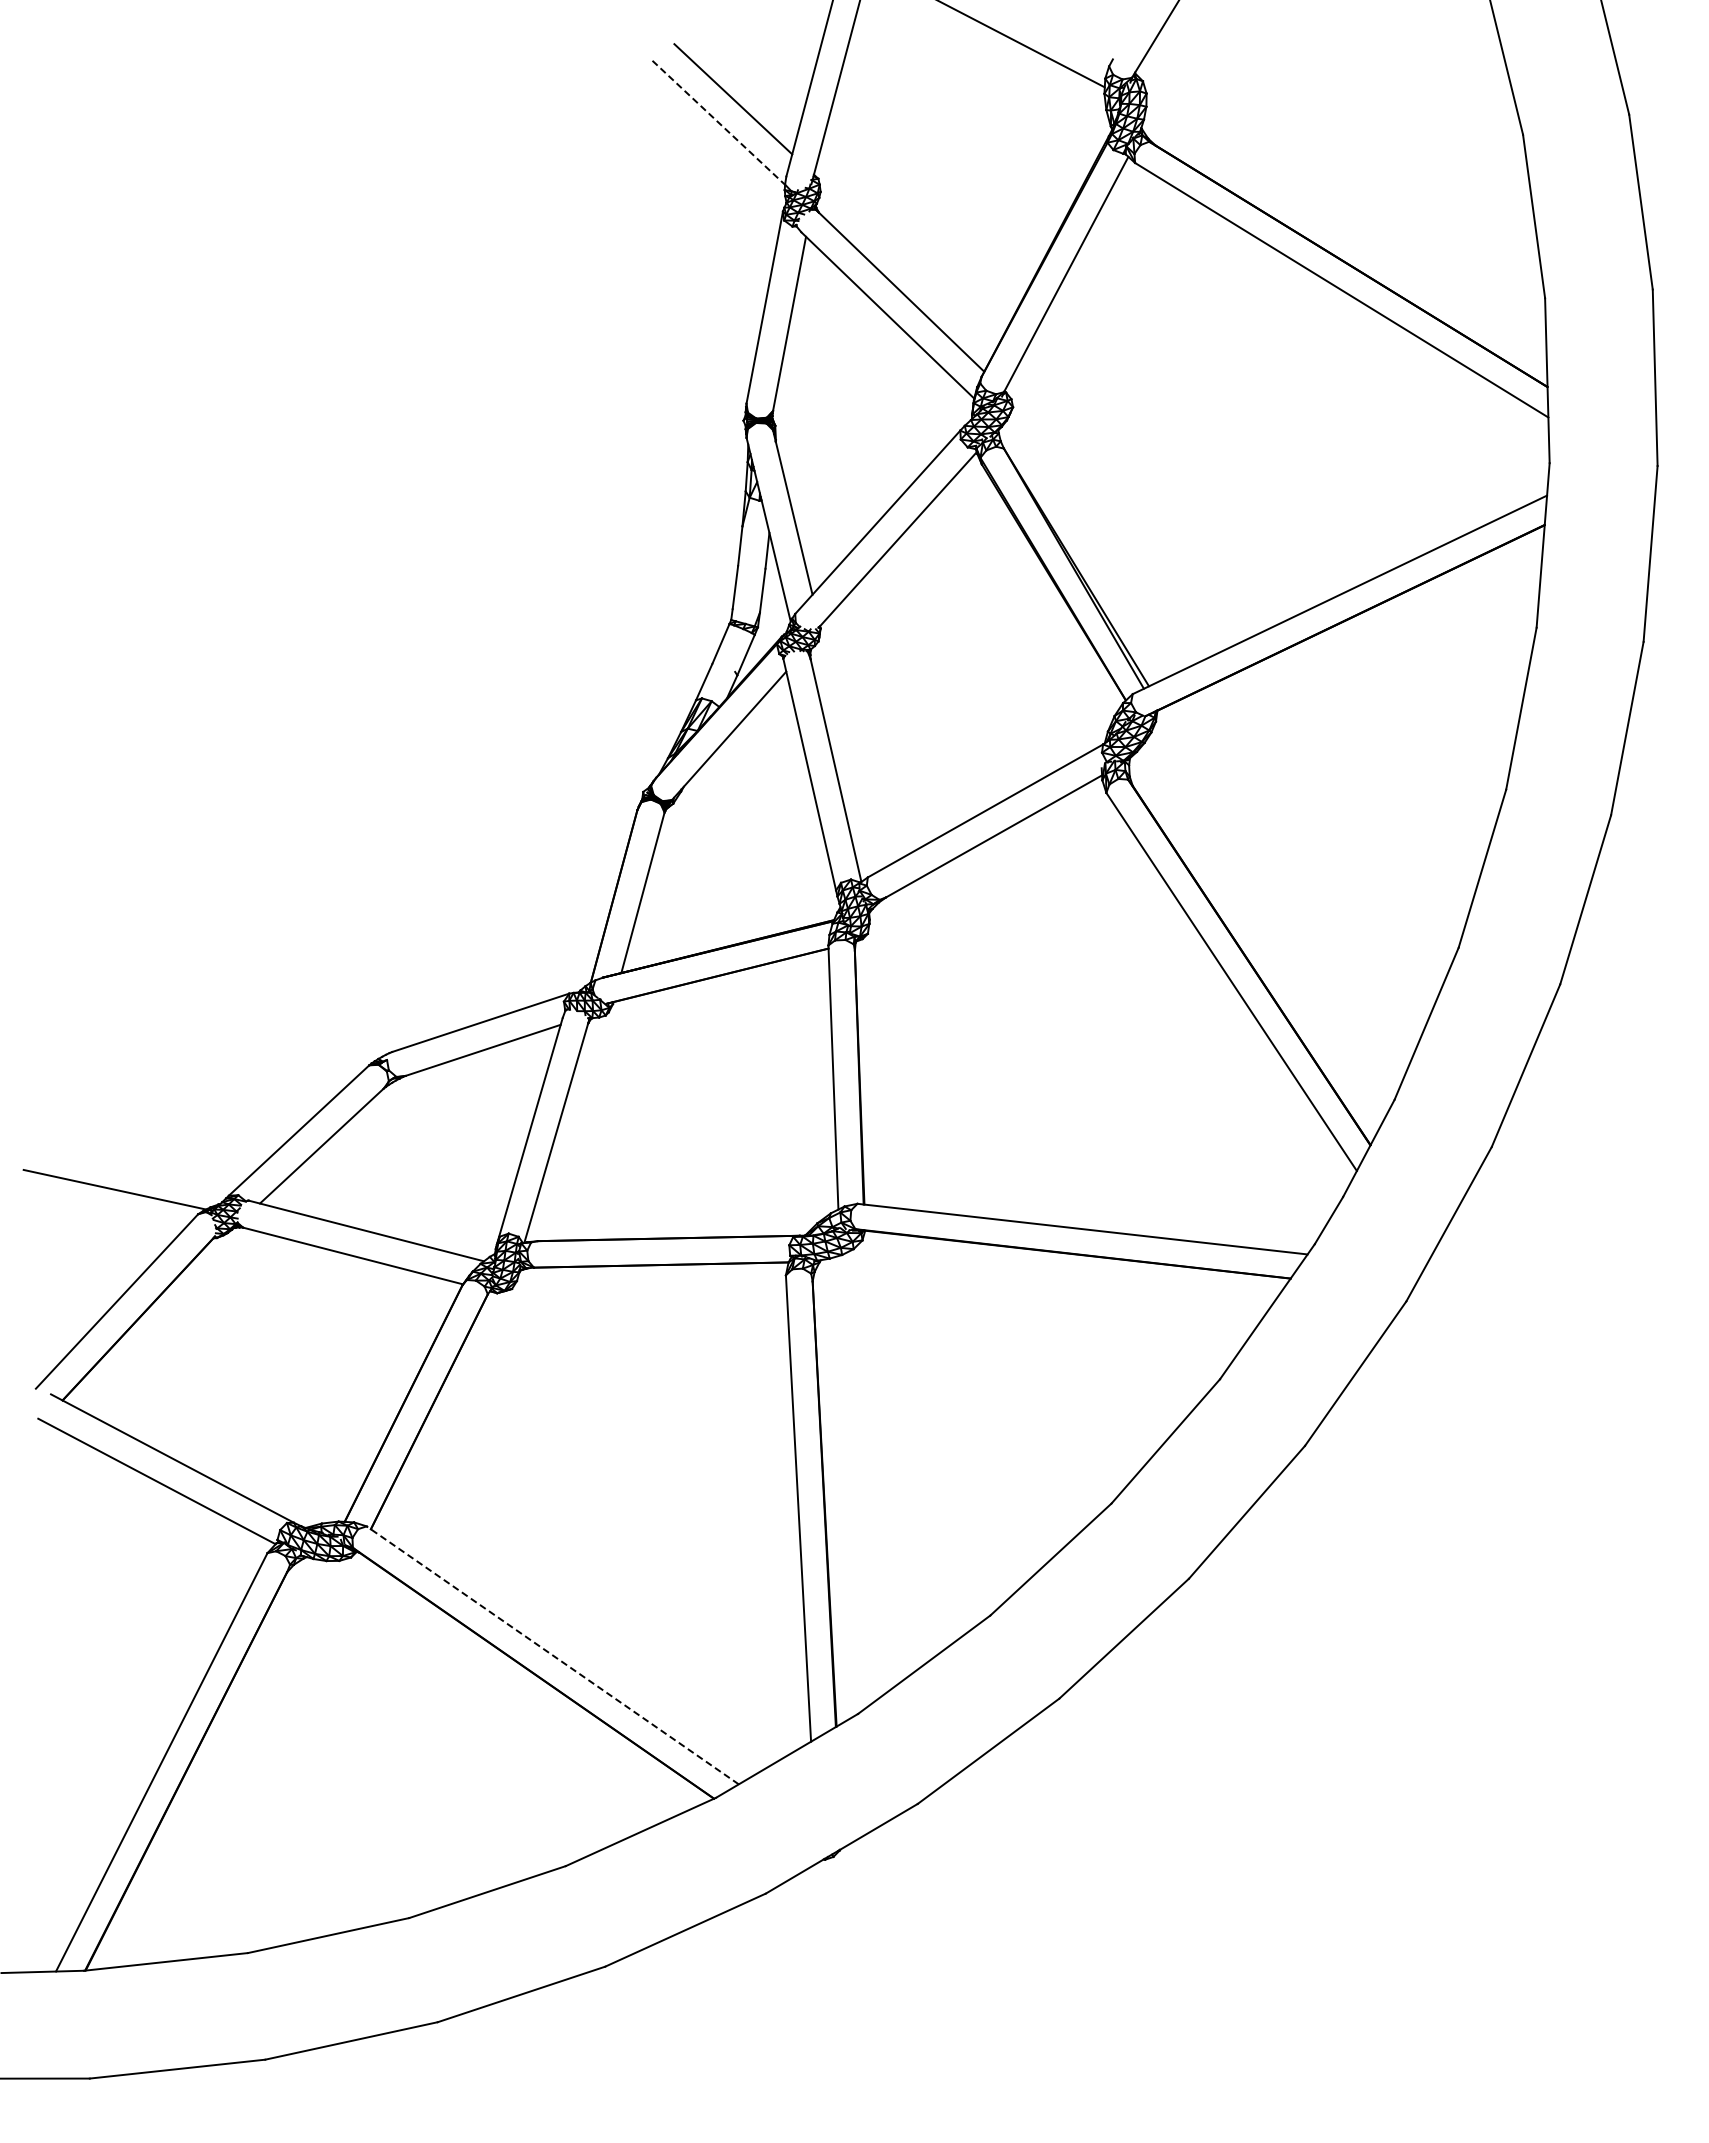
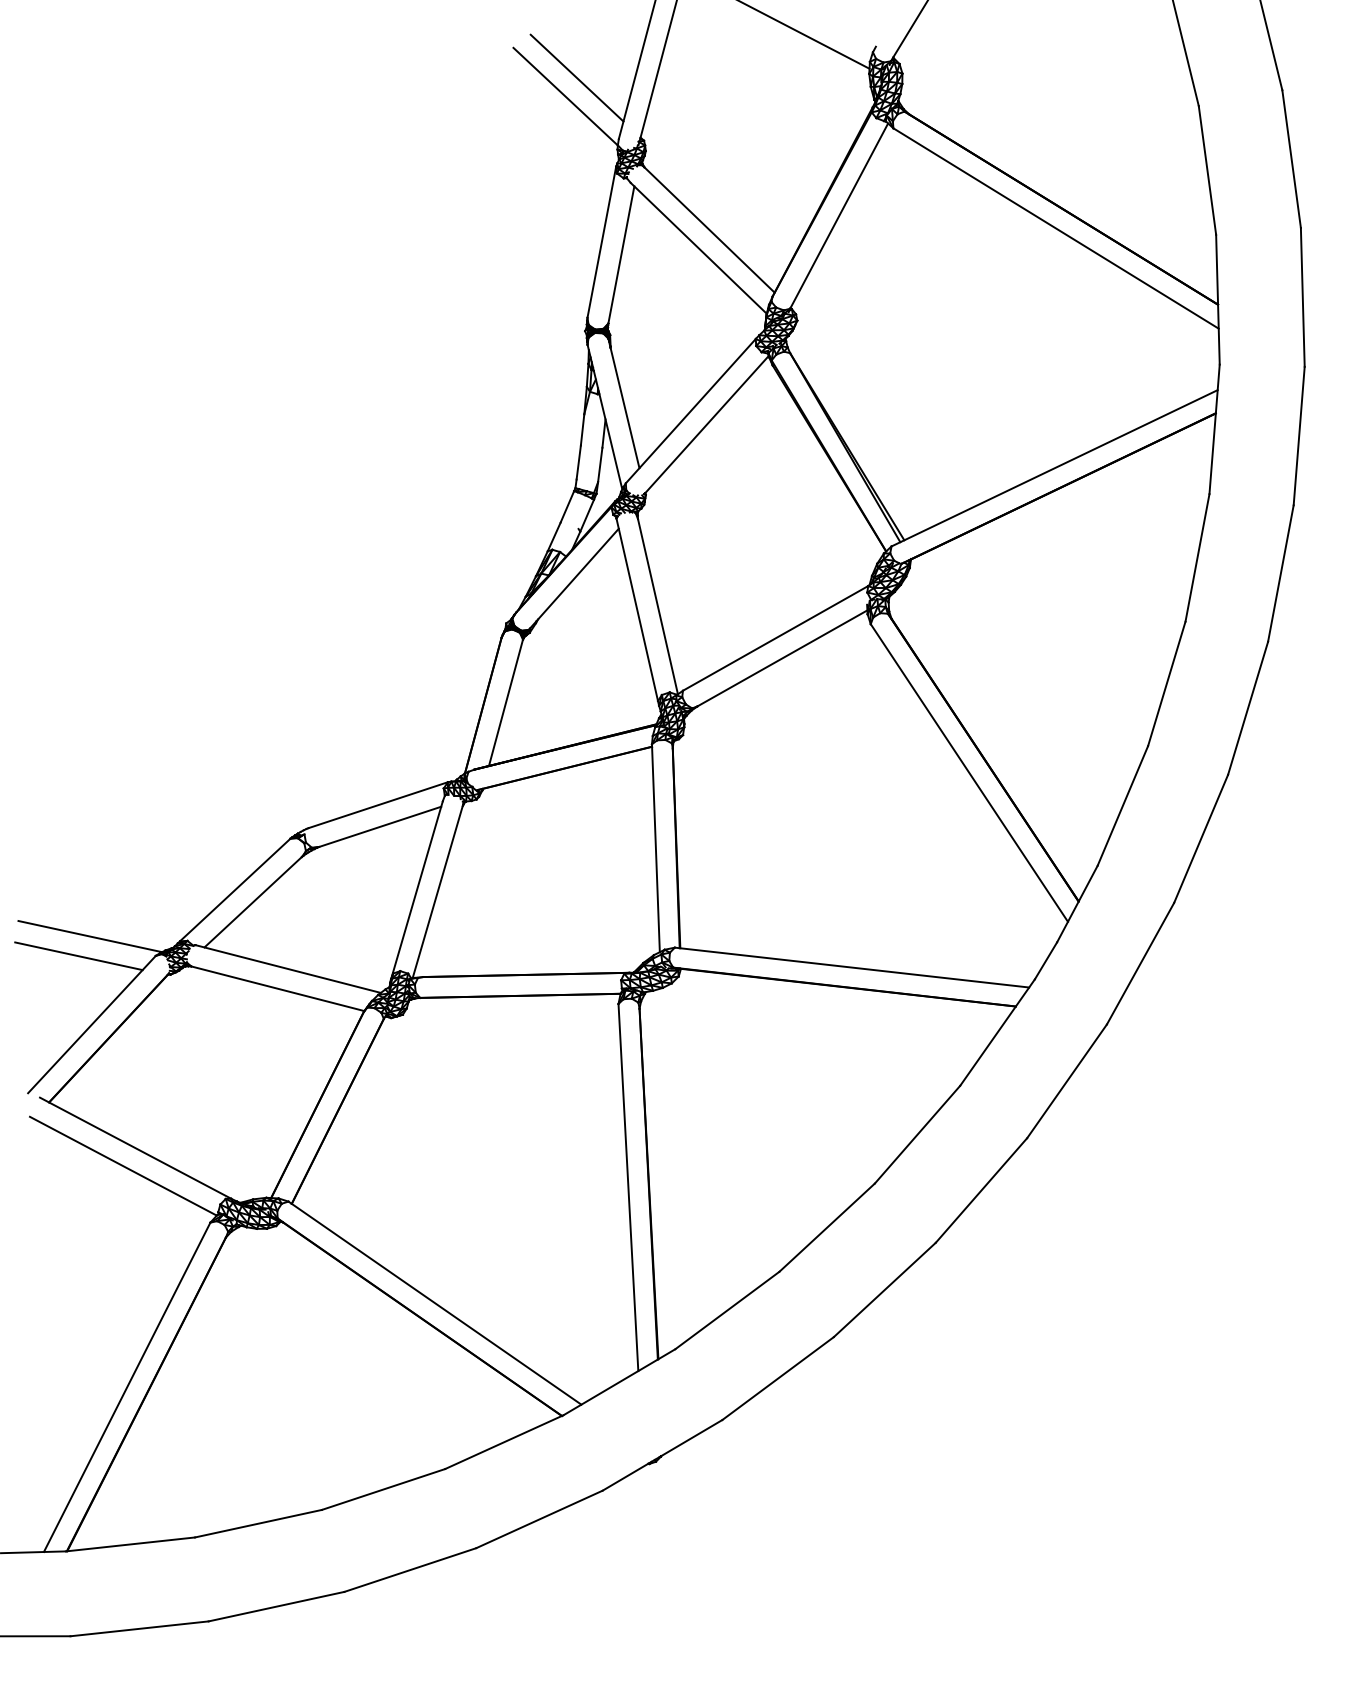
line: (718, 122) -> (565, 96), dashed -> solid
line: (100, 1214) -> (78, 956), added
line: (552, 1655) -> (434, 1303), dashed -> solid

